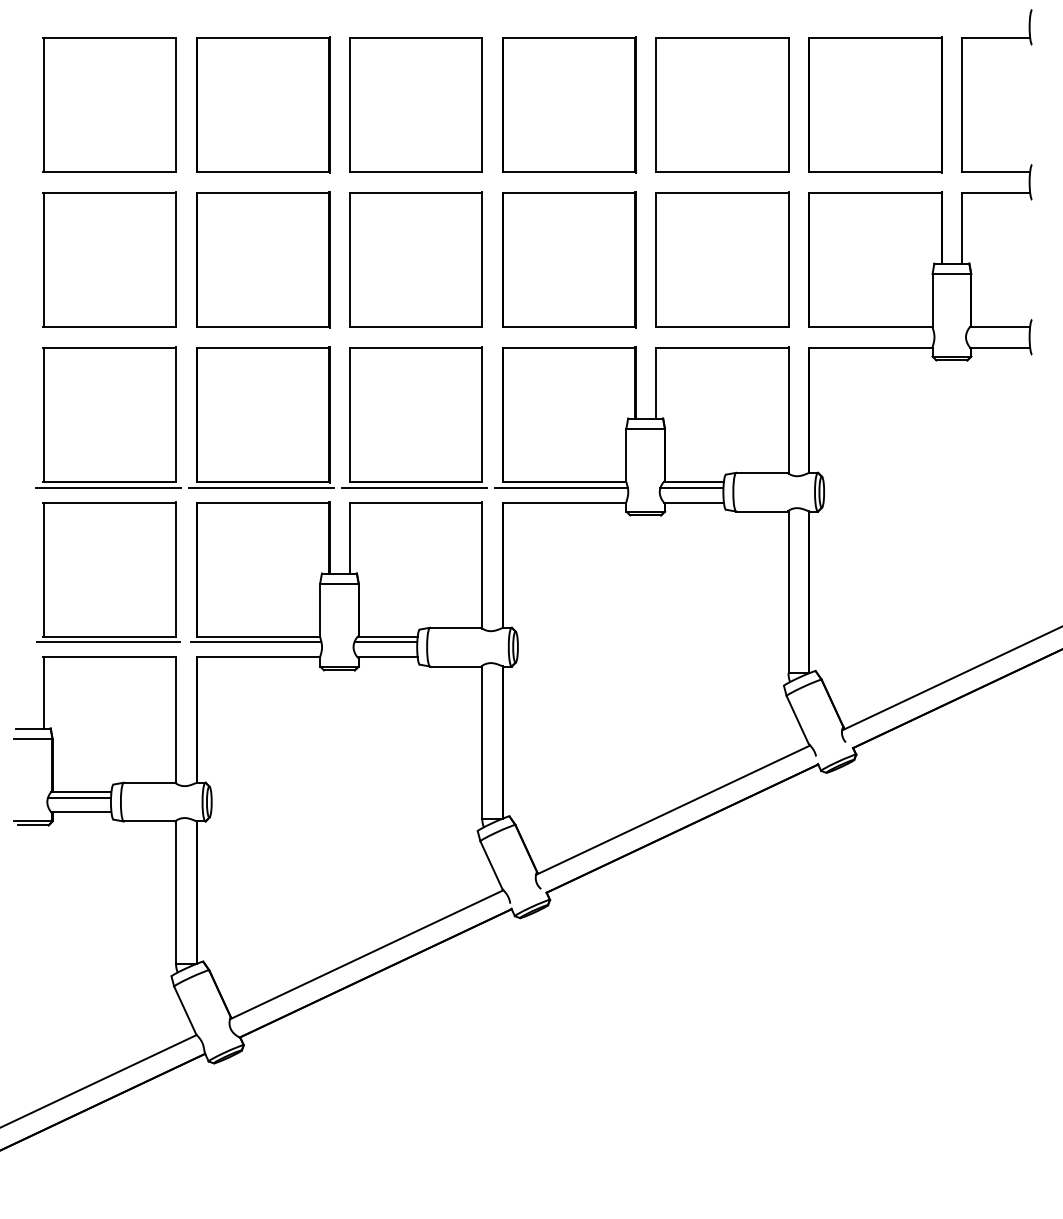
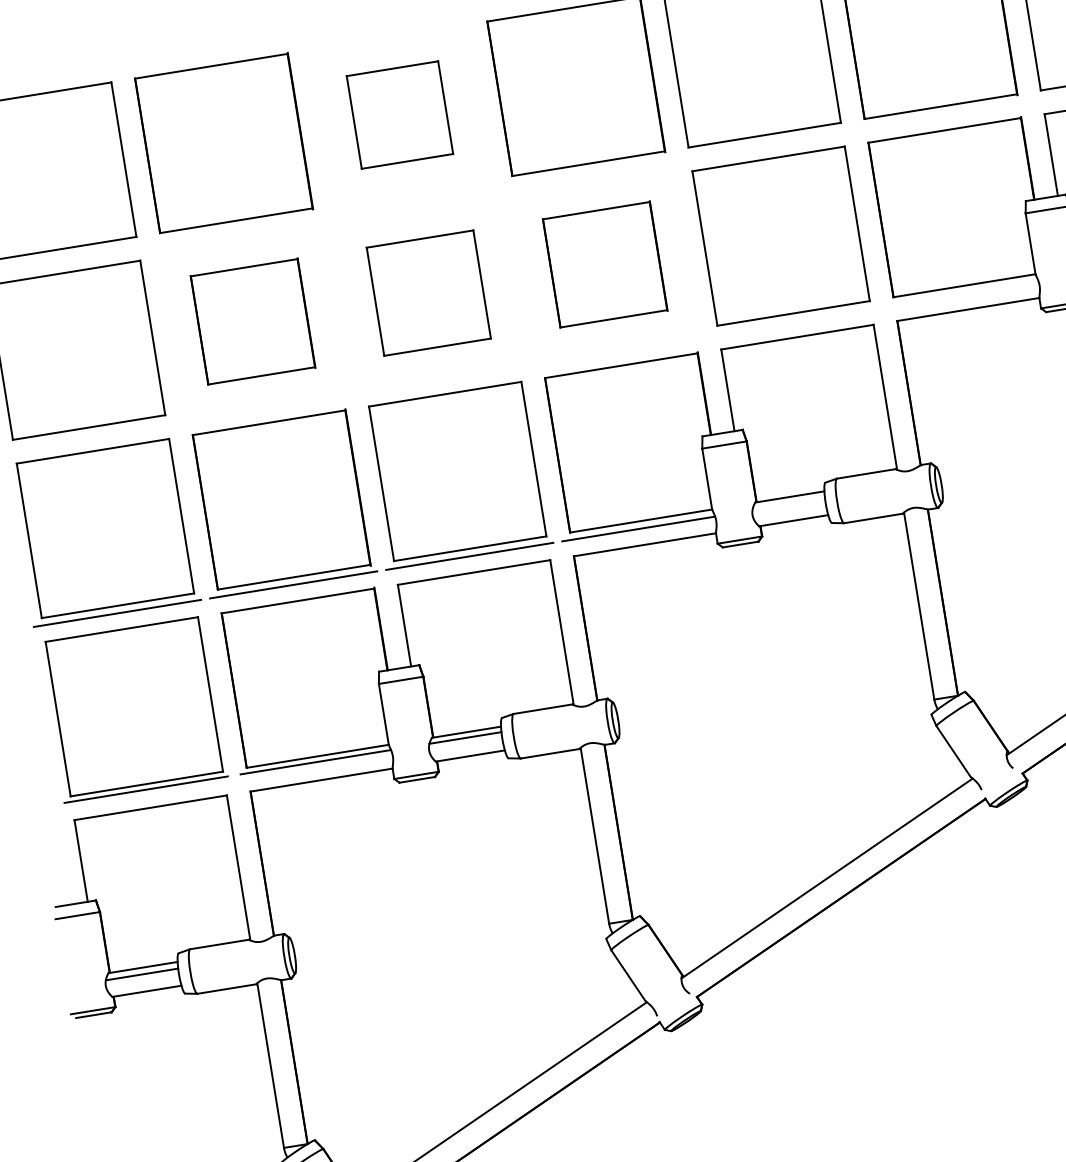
part: (415, 104) -> (399, 114), size x0.6
part: (263, 259) -> (253, 321), size x0.7
part: (415, 259) -> (428, 293), size x0.7
part: (569, 259) -> (605, 264), size x0.7
line: (691, 488) -> (788, 505), removed

